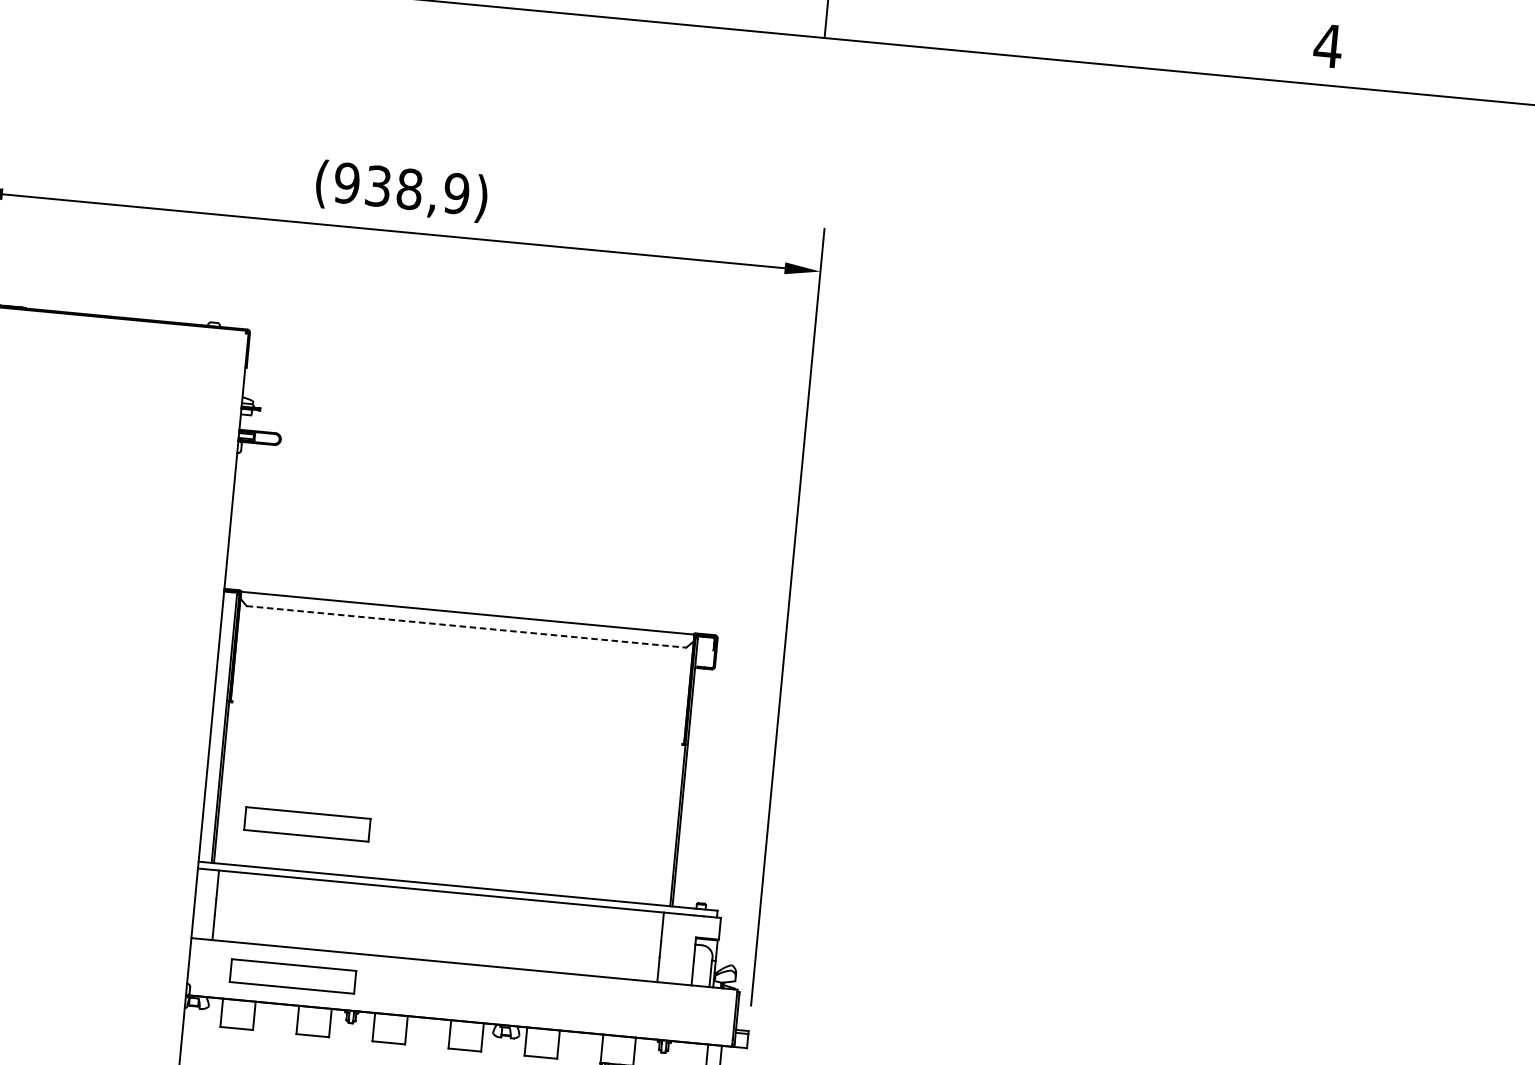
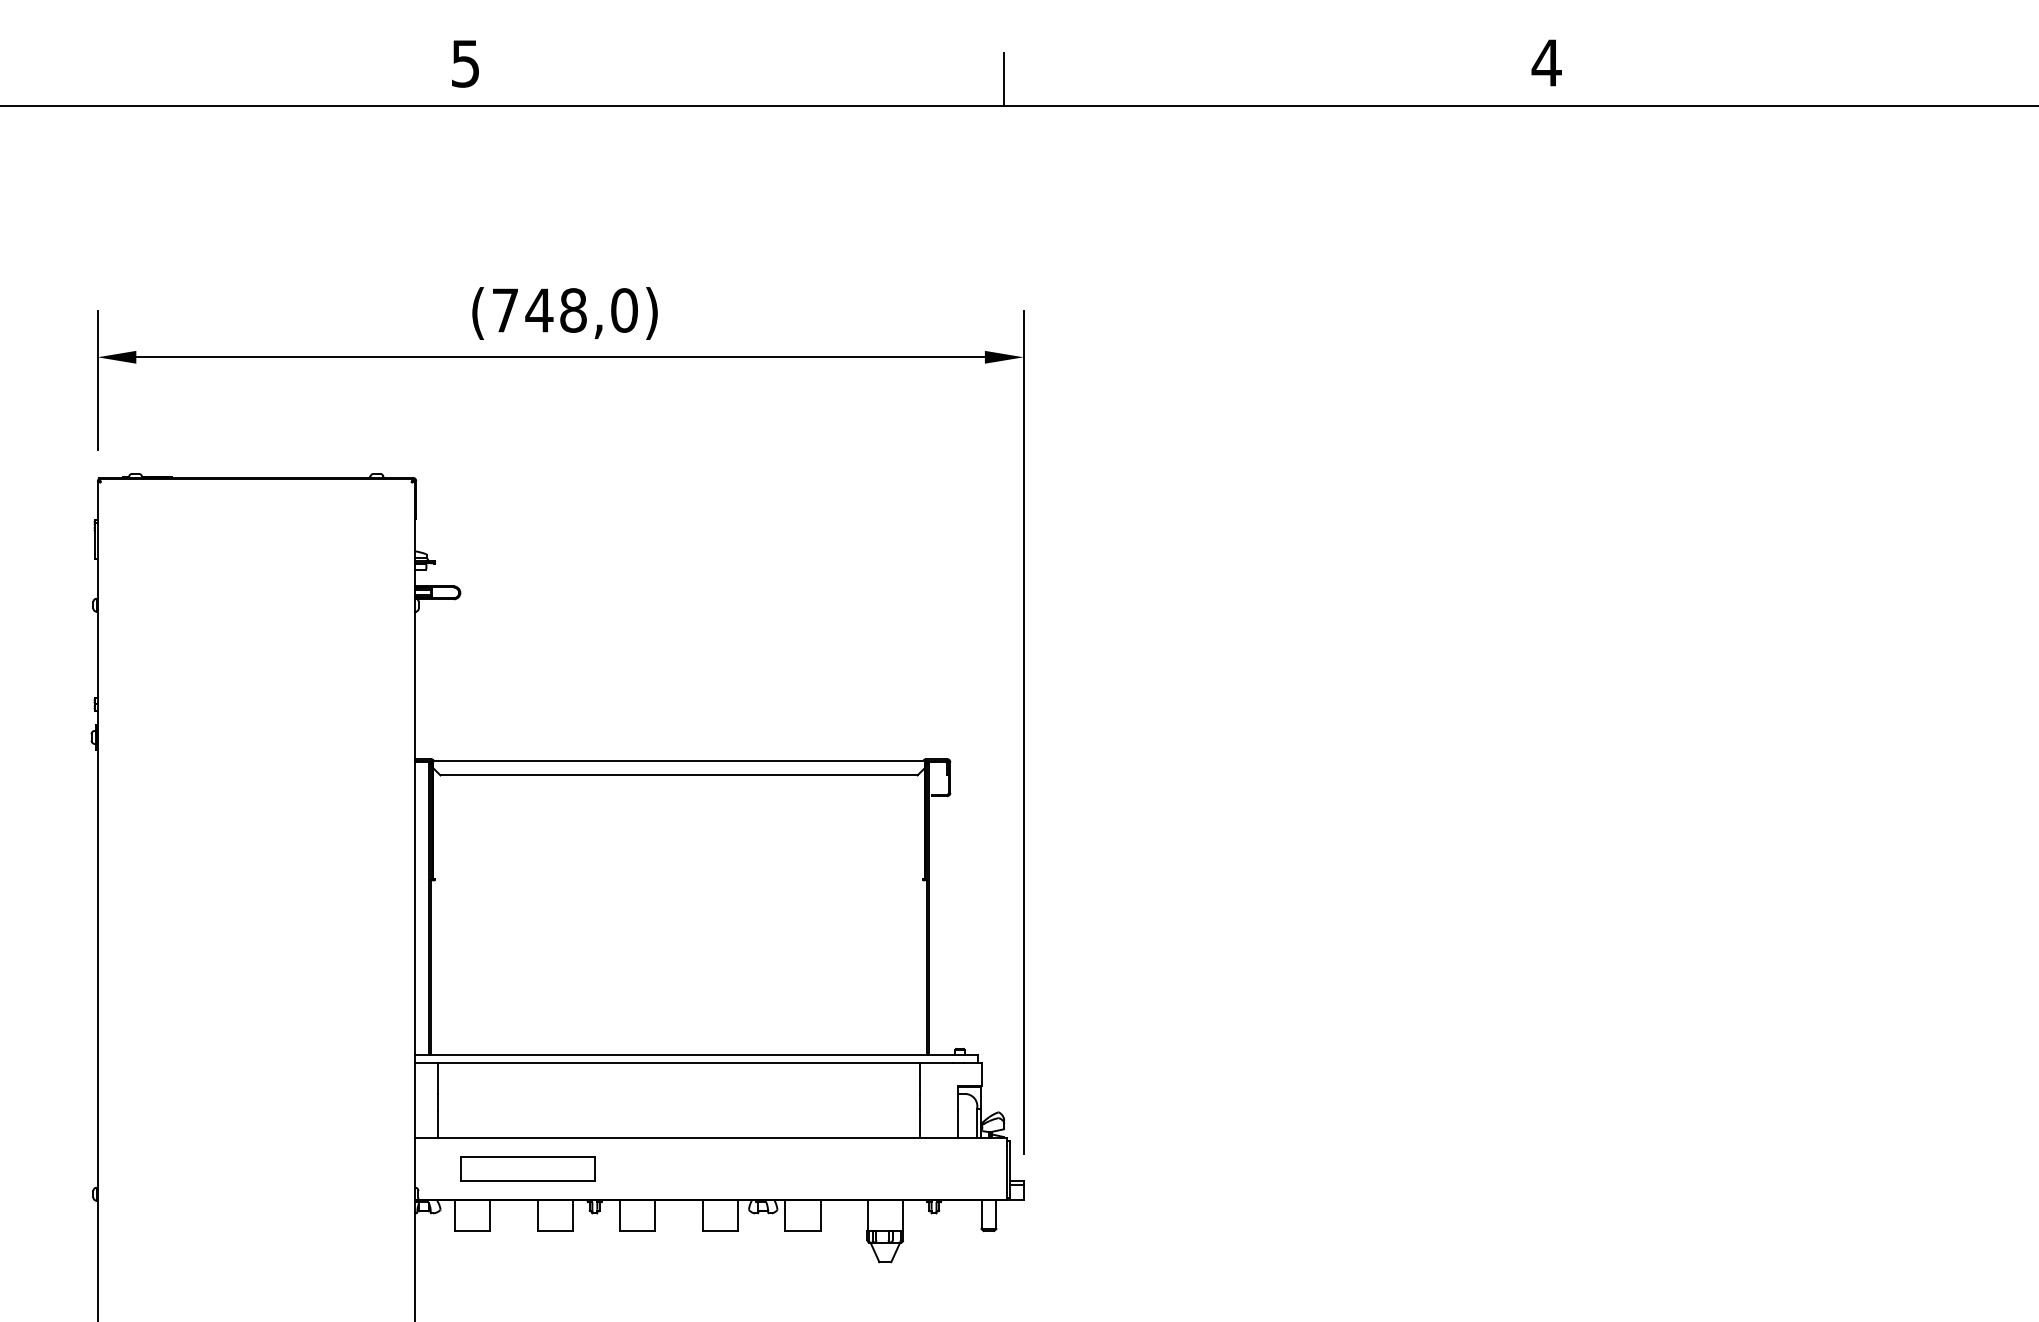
text: (401, 188) -> (564, 310), (938,9) -> (748,0)
line: (466, 627) -> (679, 775), dashed -> solid
part: (306, 823) -> (527, 1003), removed

